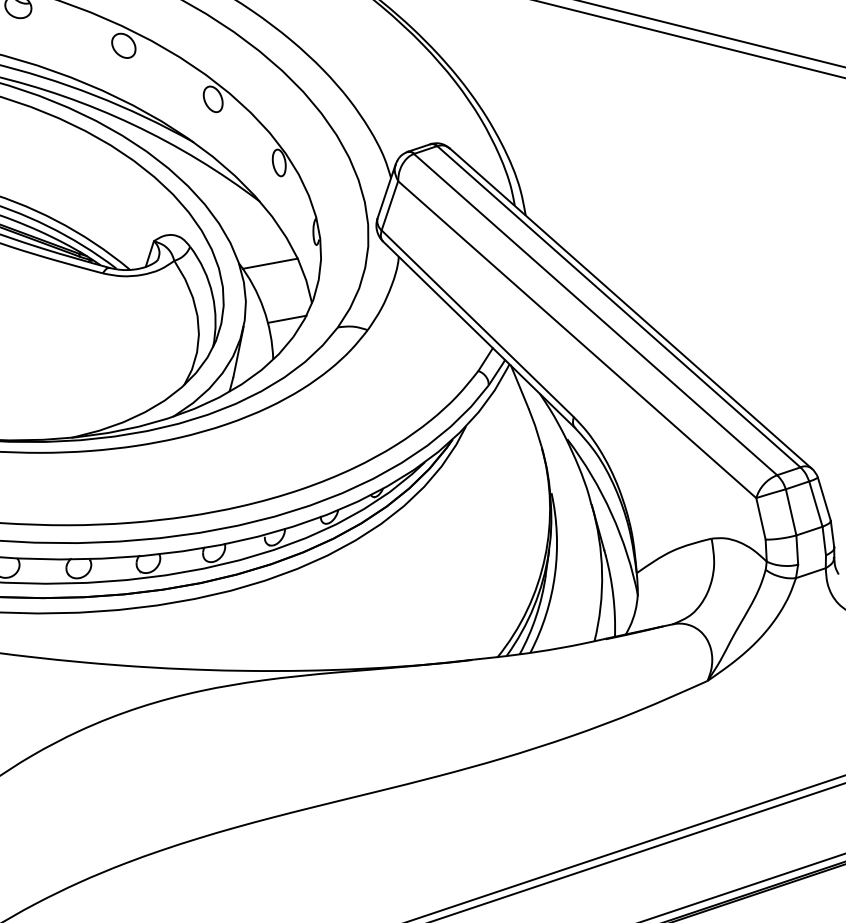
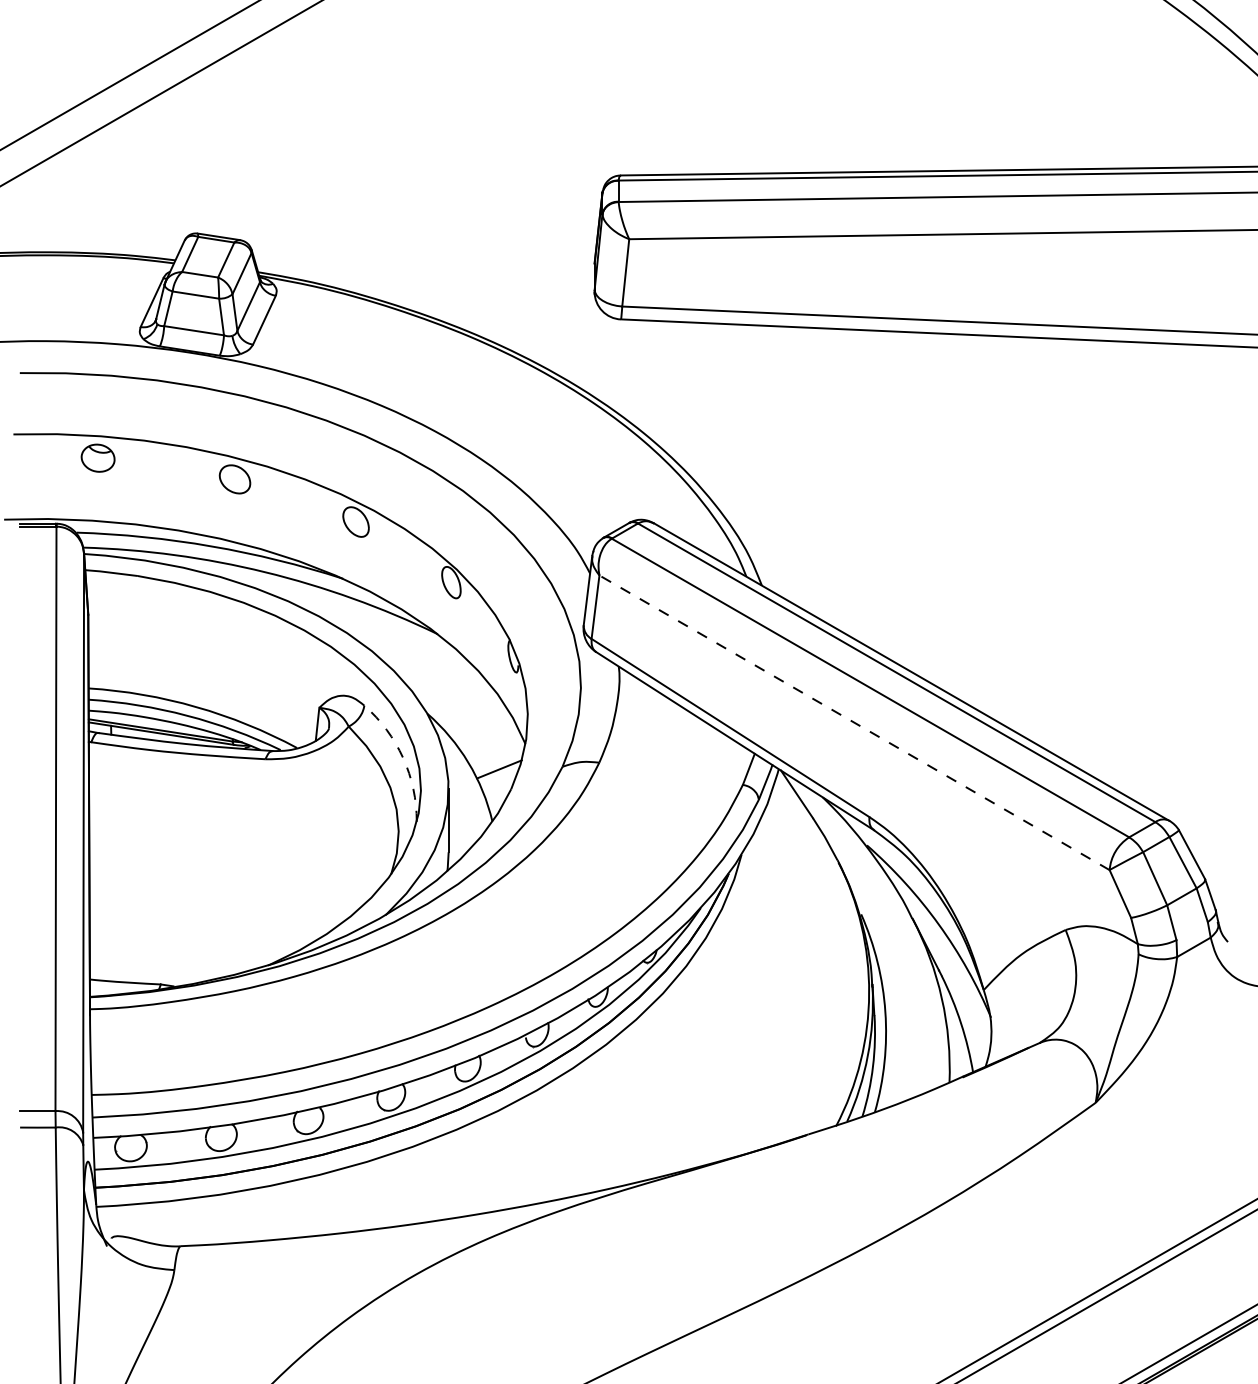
line: (270, 263) -> (465, 706), removed
arc: (212, 295) -> (403, 758), solid -> dashed
line: (577, 339) -> (854, 722), solid -> dashed

